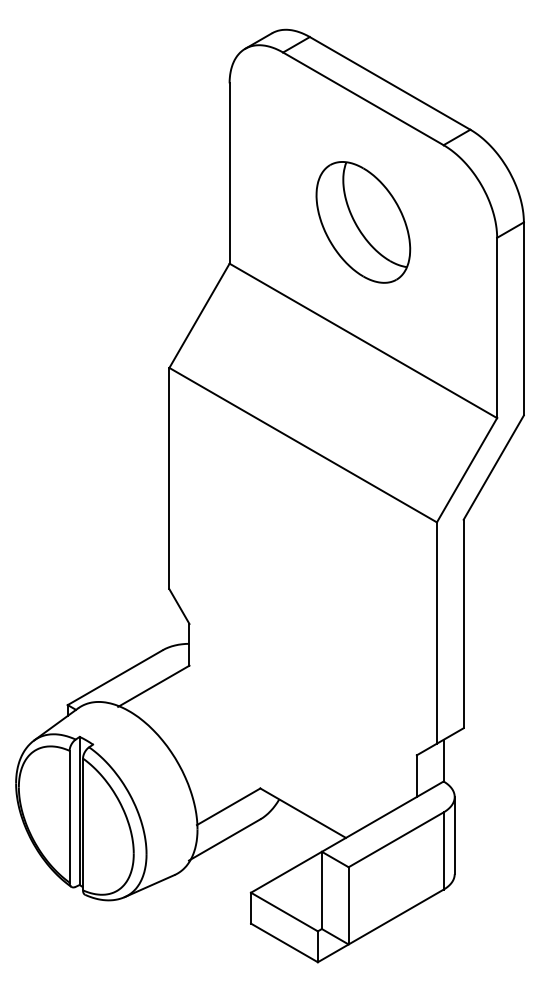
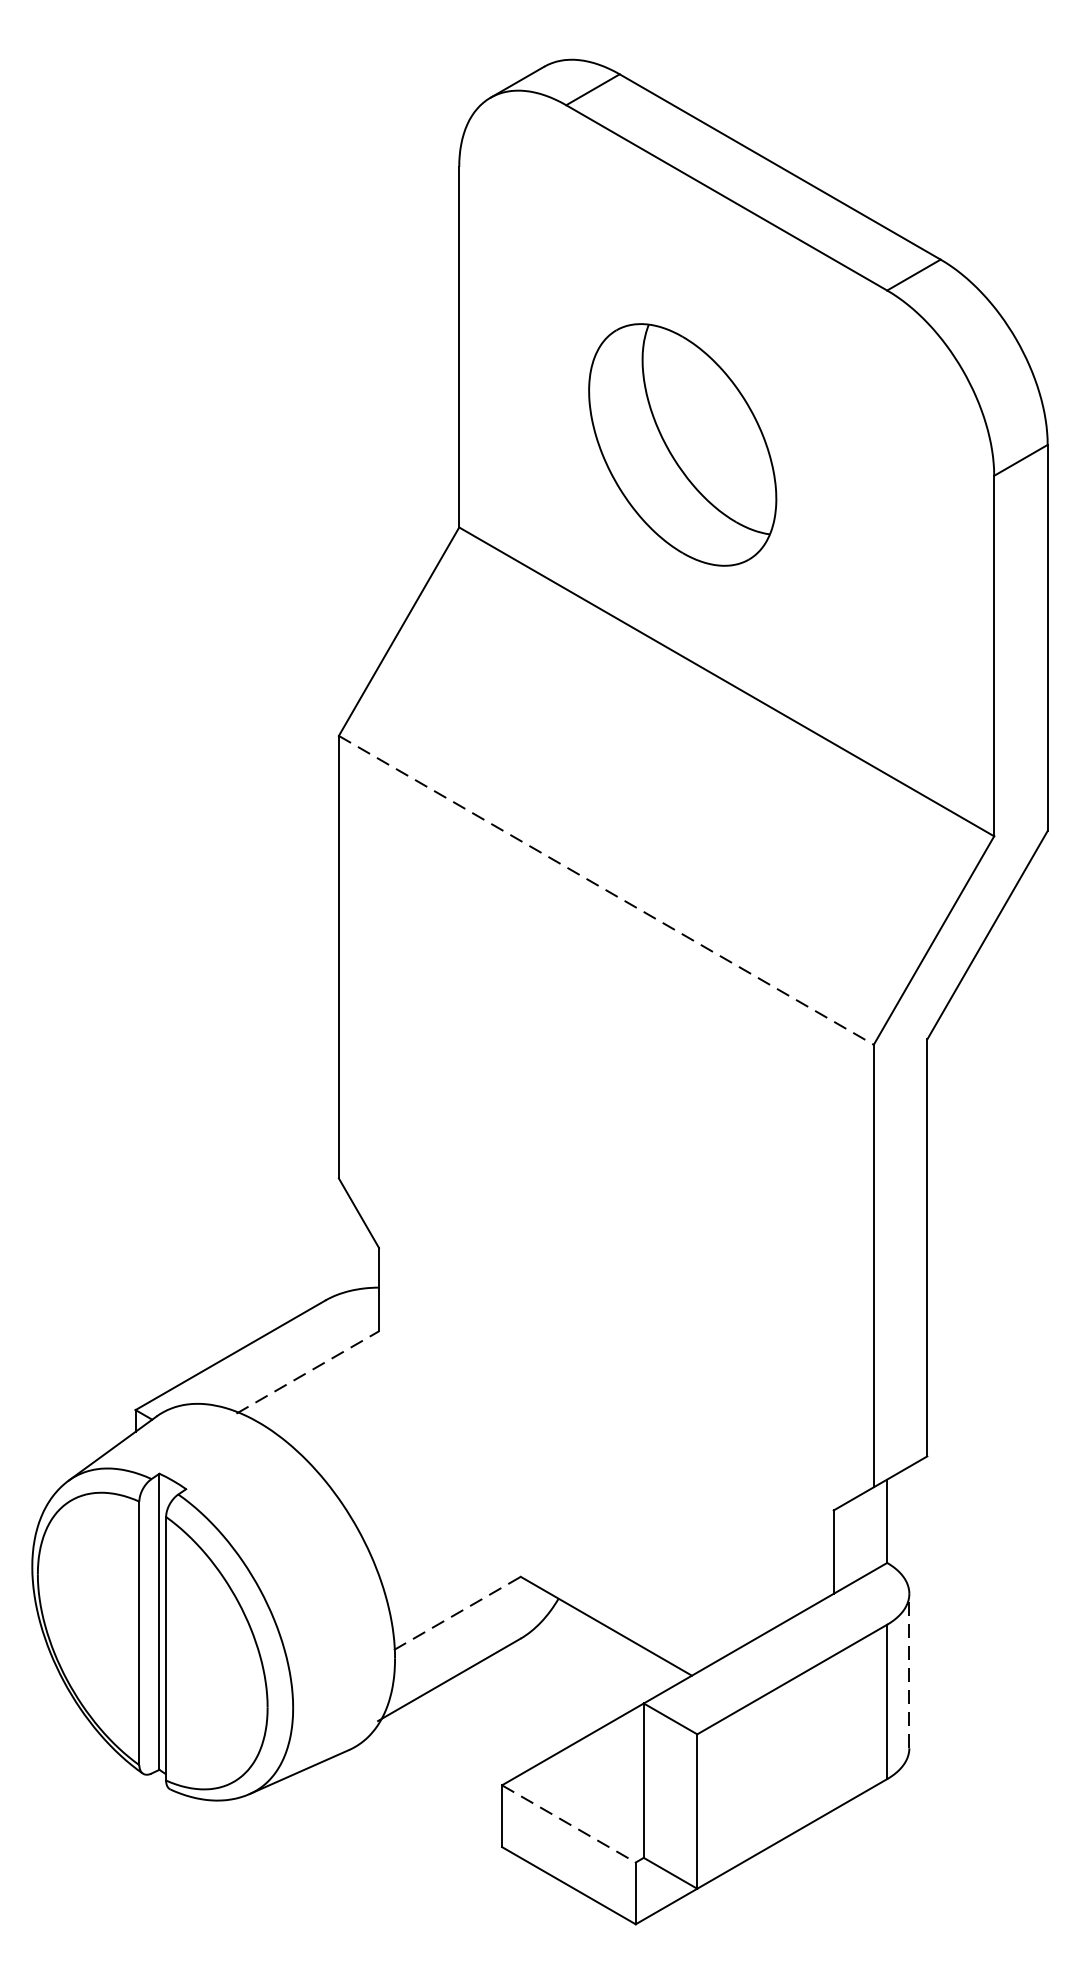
part: (363, 222) -> (682, 445), moved
line: (303, 445) -> (606, 891), solid -> dashed
line: (154, 686) -> (309, 1372), solid -> dashed
line: (228, 806) -> (457, 1612), solid -> dashed
line: (454, 835) -> (908, 1670), solid -> dashed
line: (284, 912) -> (568, 1824), solid -> dashed

